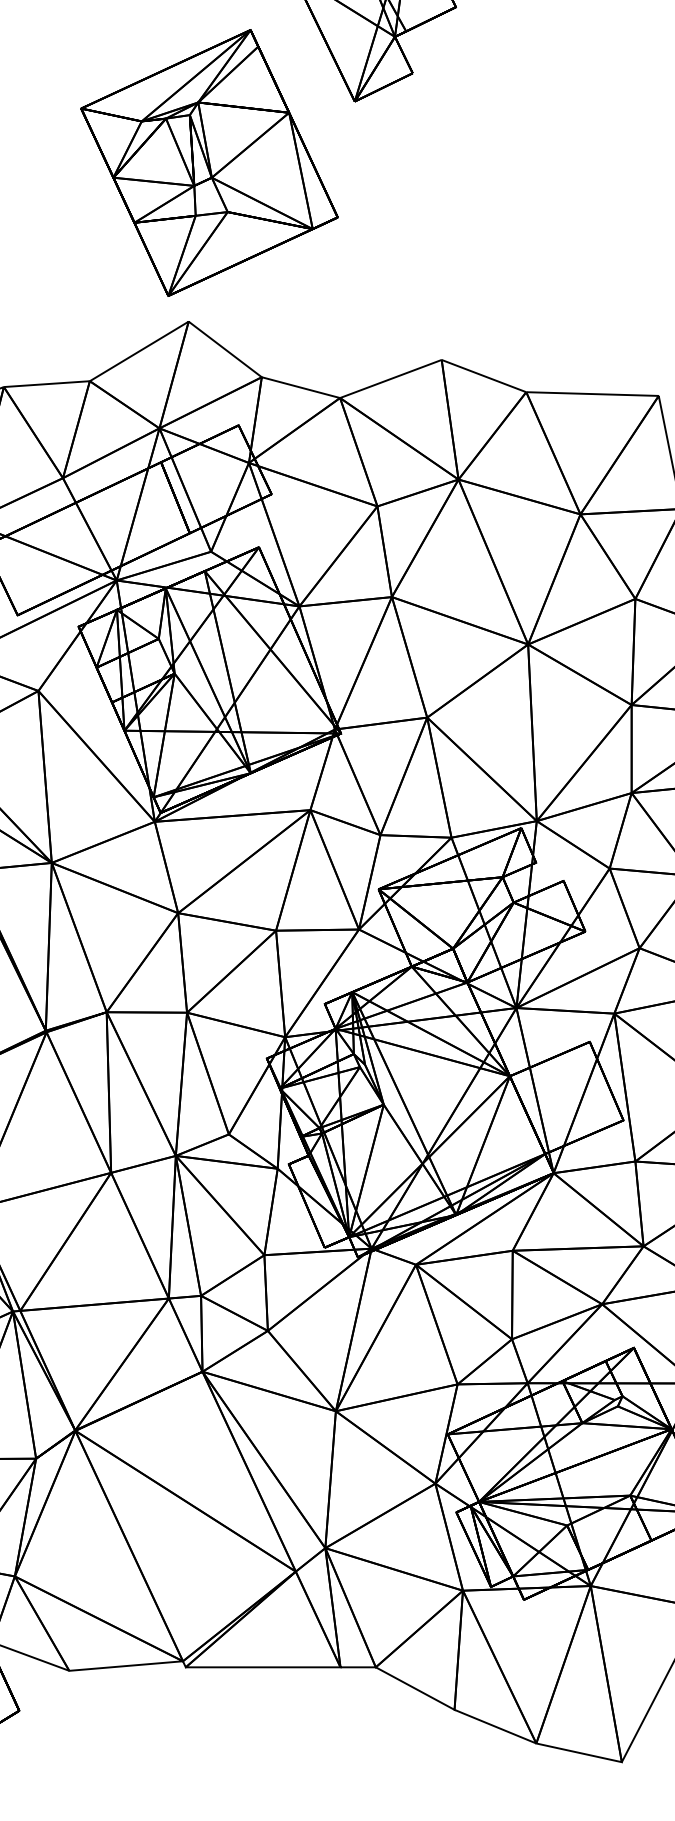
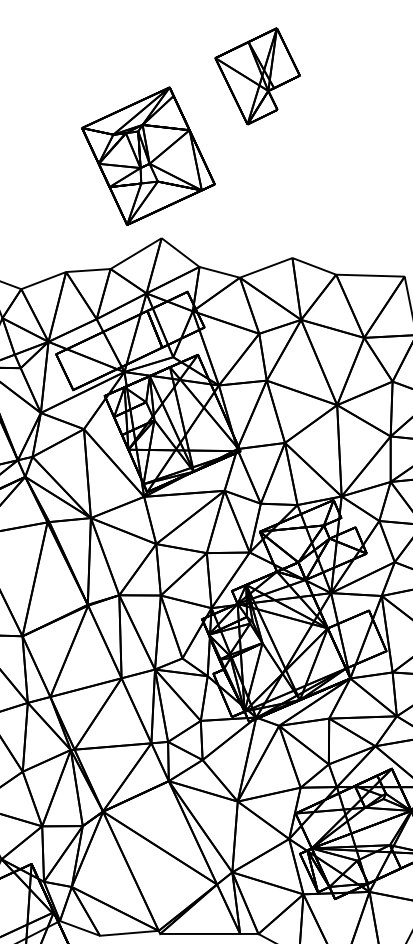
part: (209, 161) -> (148, 155), moved

